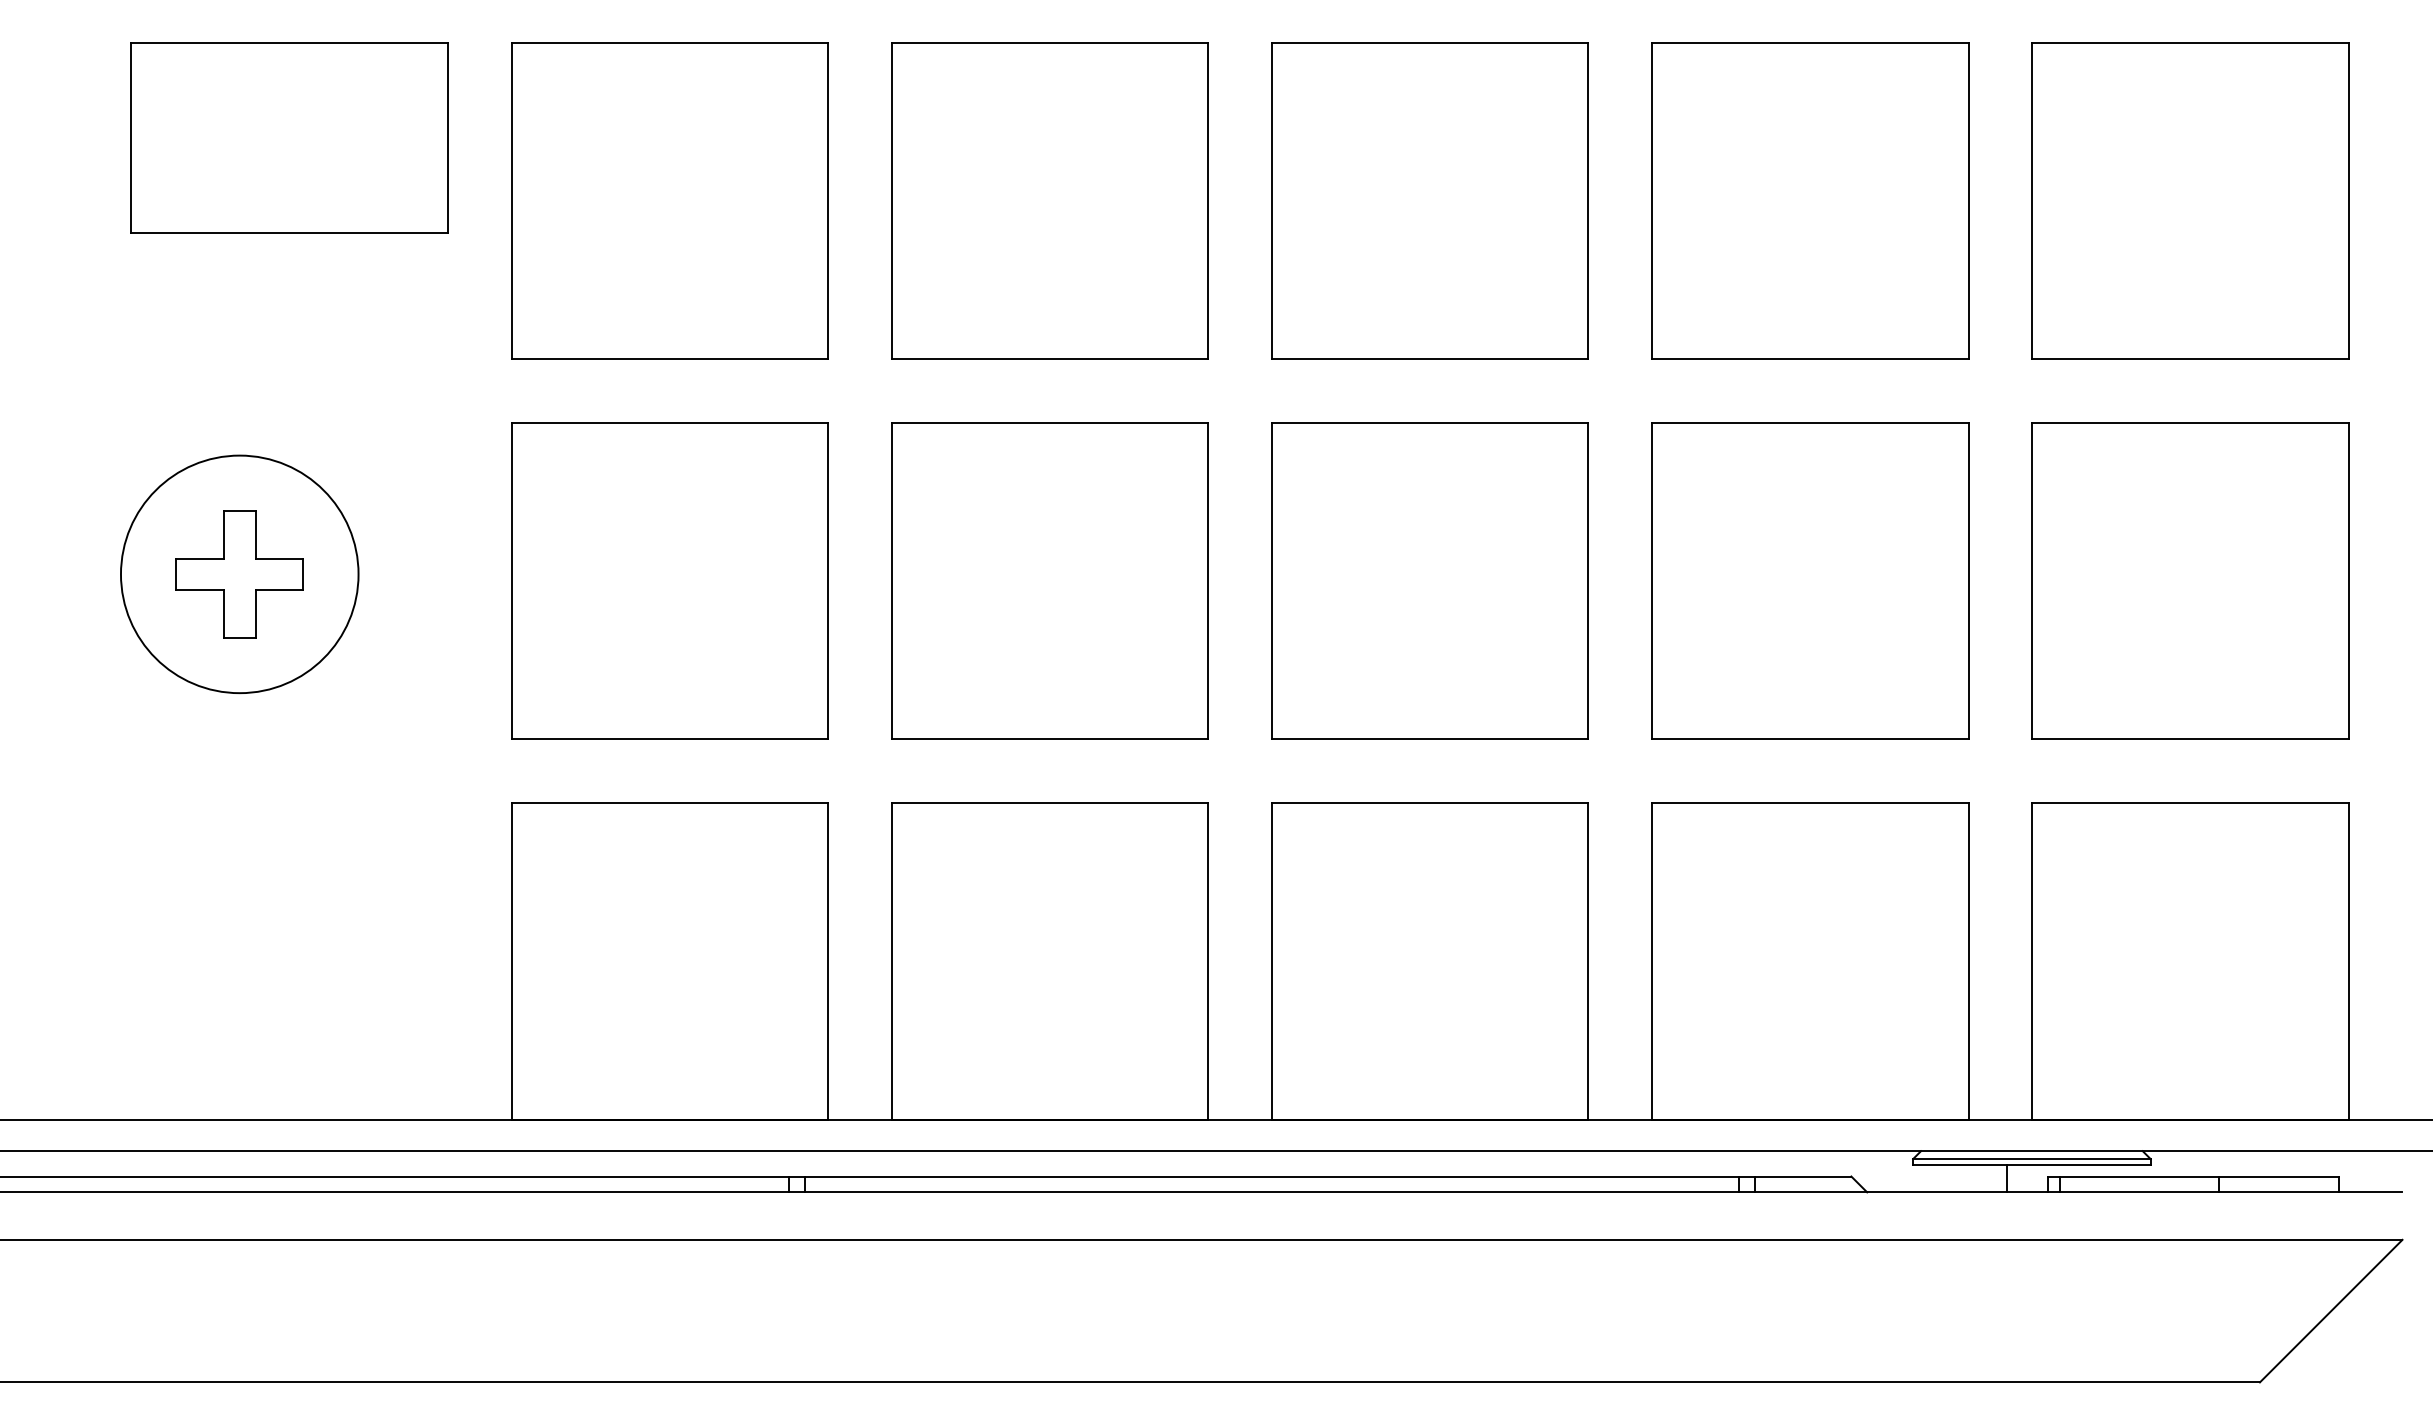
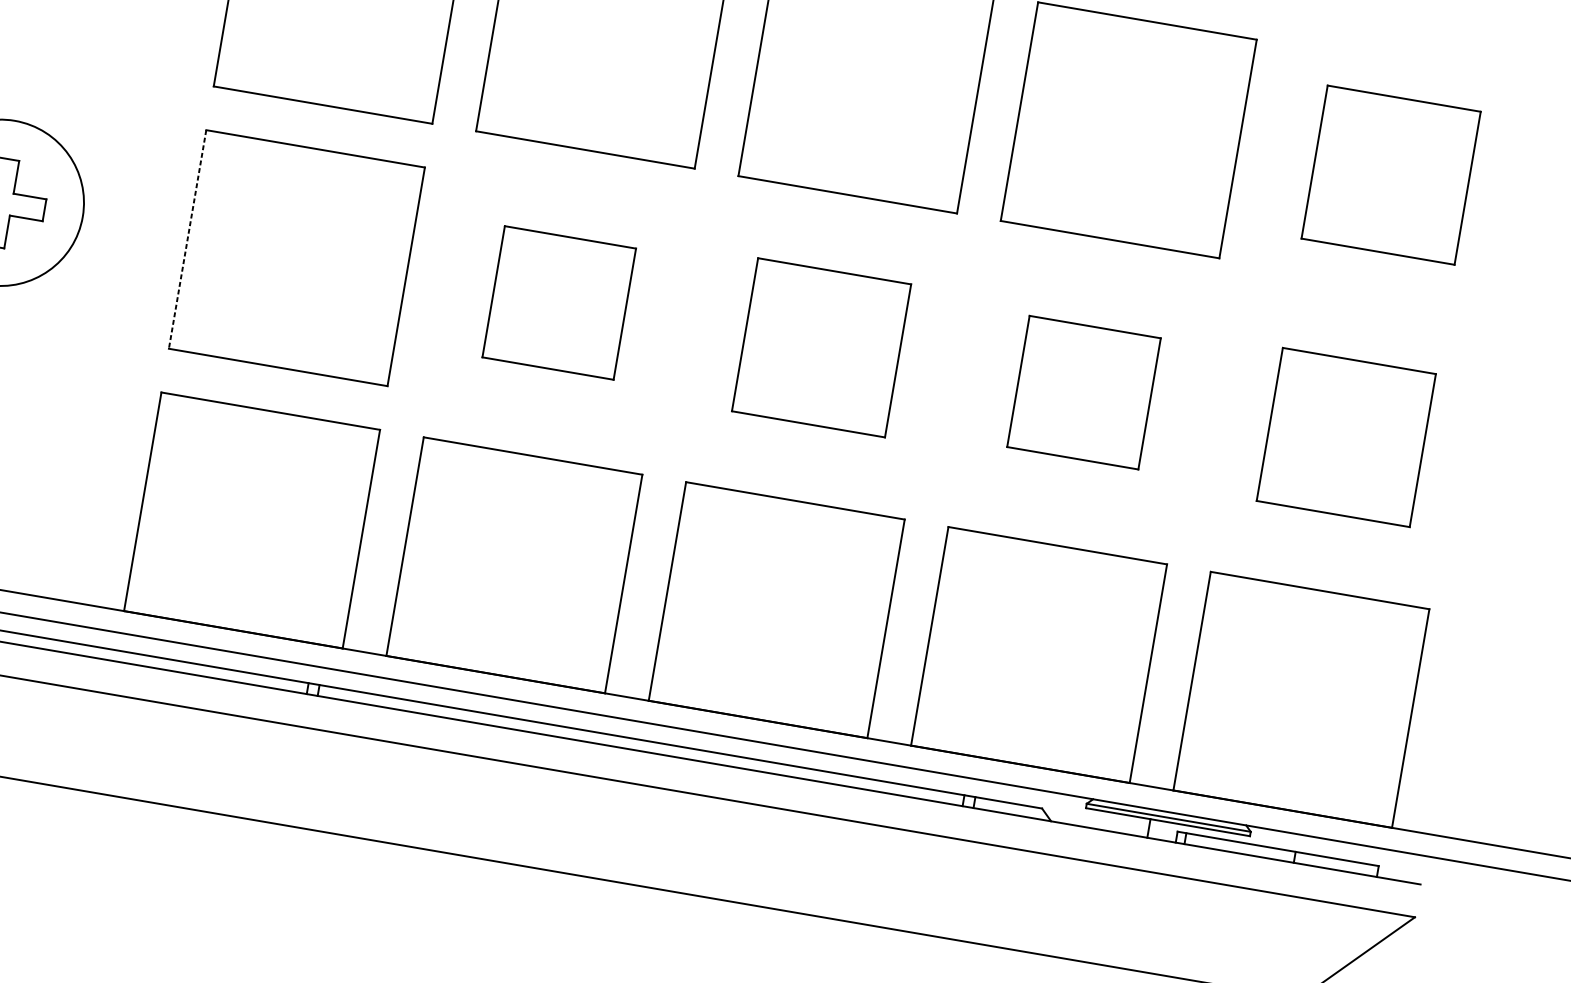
part: (2190, 200) -> (1391, 174), size x0.7
part: (1049, 580) -> (558, 302), size x0.6
part: (1429, 580) -> (821, 347), size x0.7
part: (1810, 580) -> (1084, 392), size x0.6
part: (2190, 580) -> (1346, 437), size x0.7
line: (511, 581) -> (187, 239), solid -> dashed

